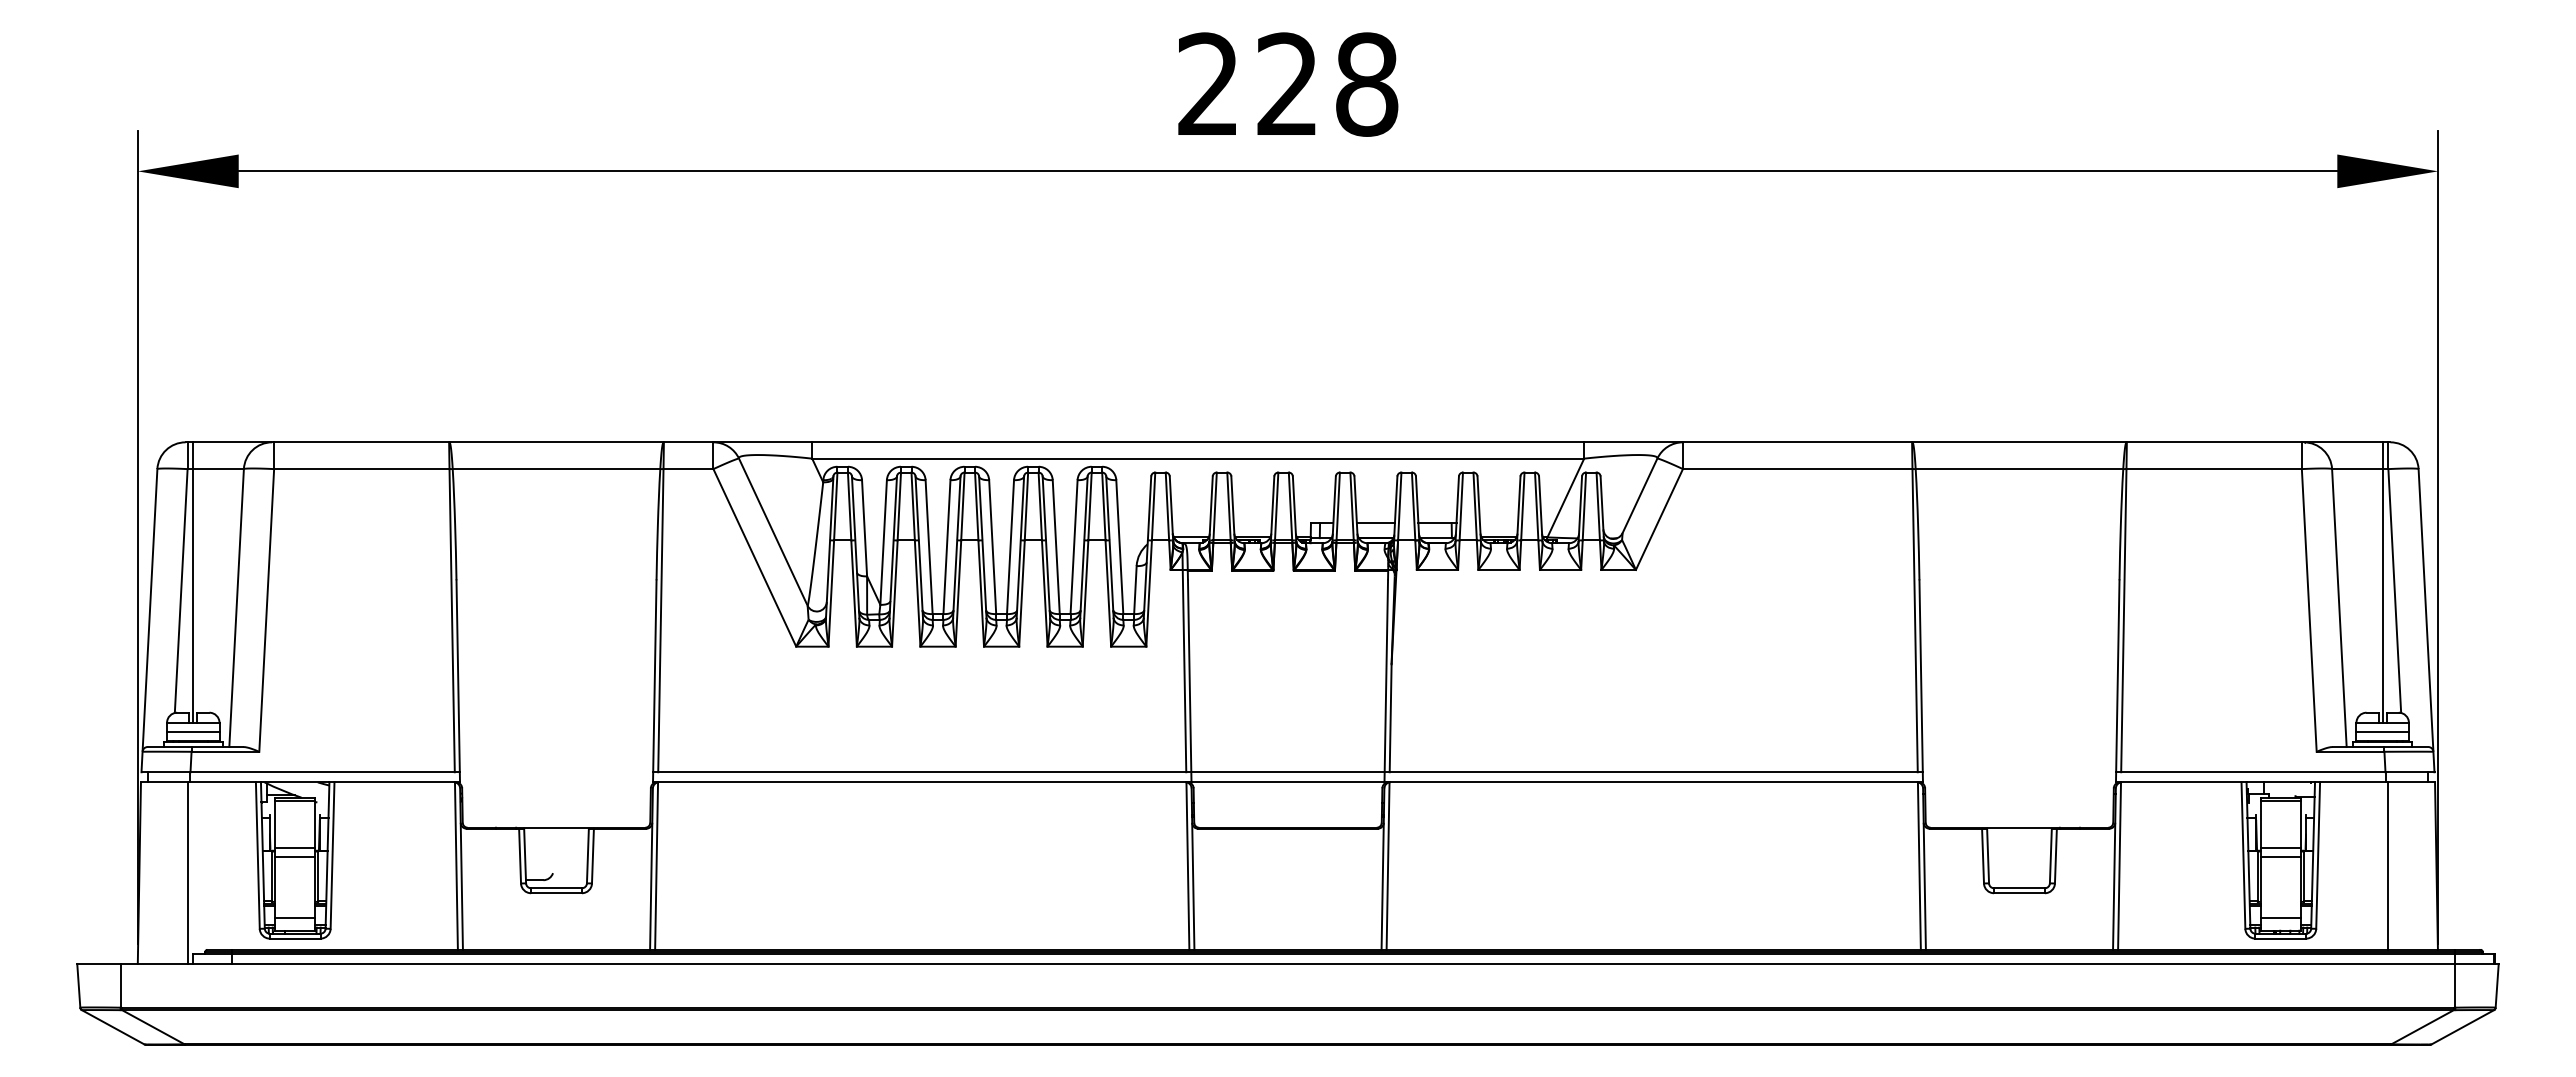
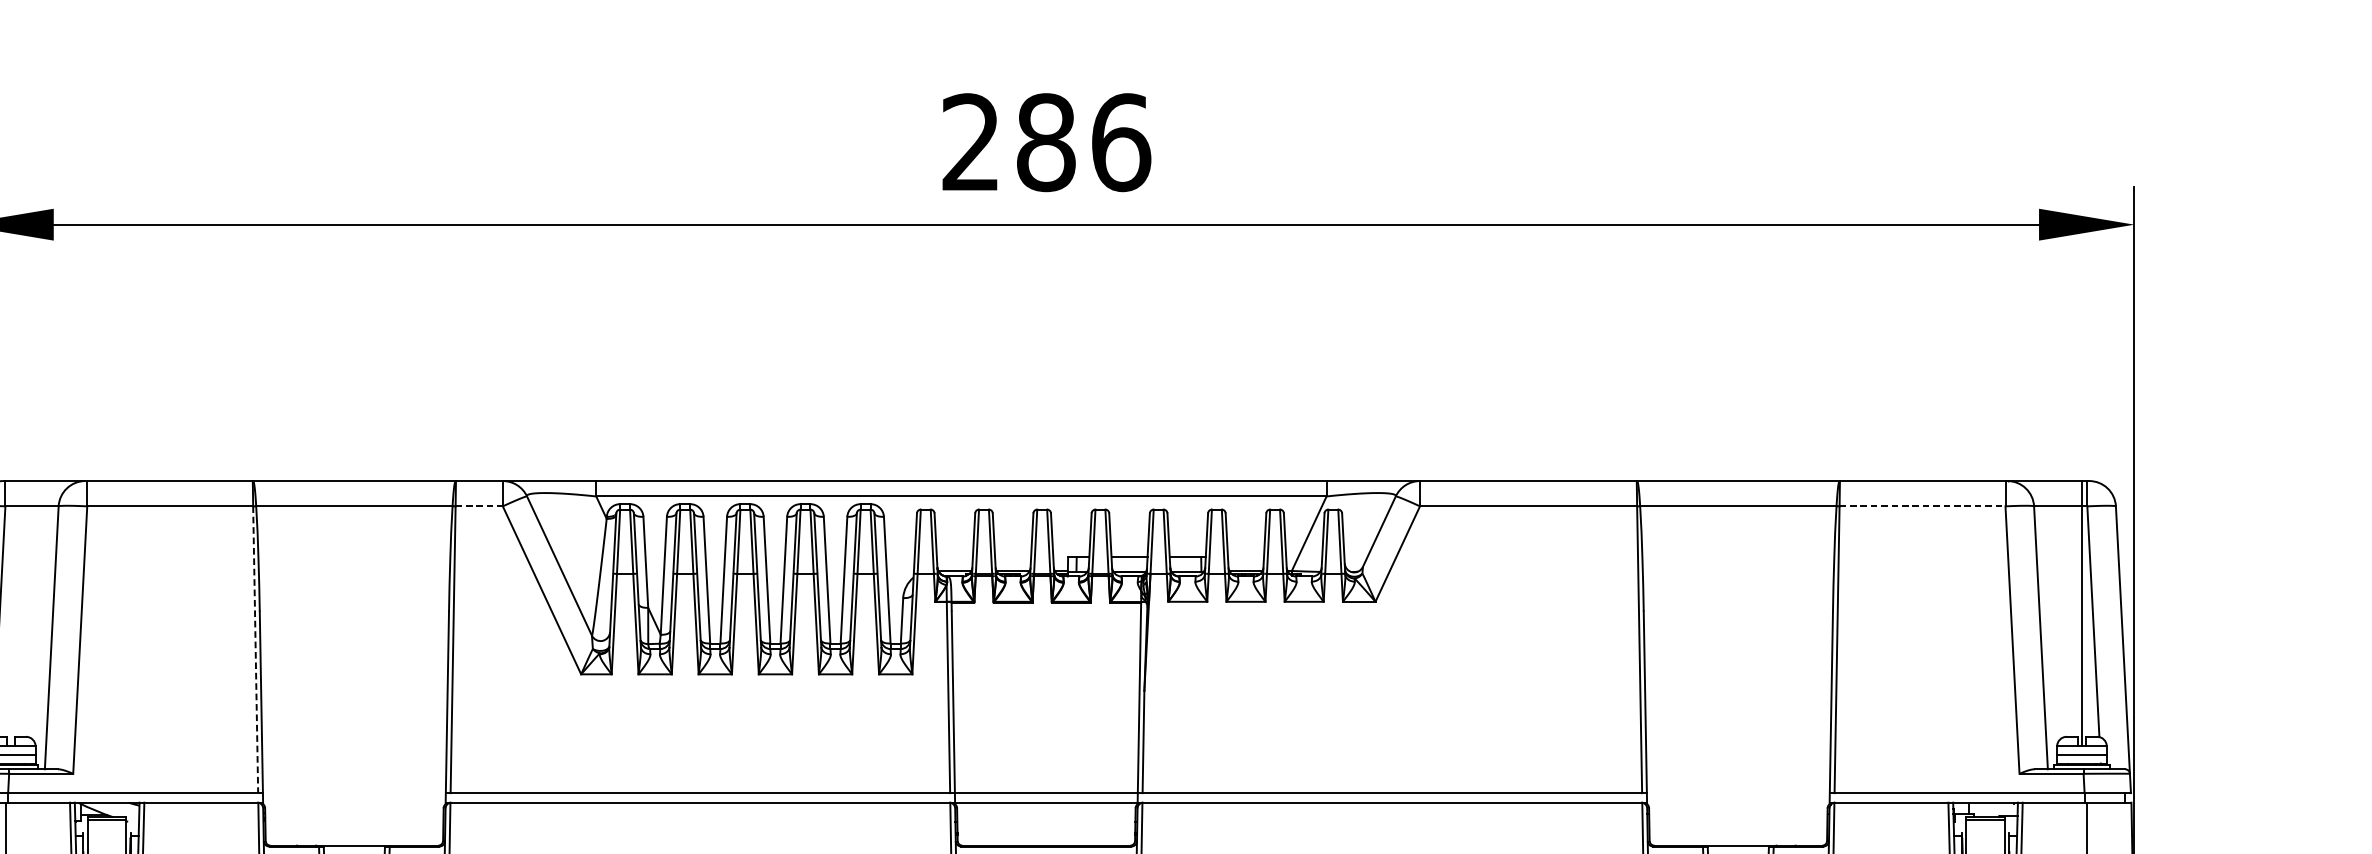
text: (1327, 84) -> (1083, 142), 228 -> 286
line: (688, 469) -> (479, 506), solid -> dashed
line: (2214, 469) -> (1922, 506), solid -> dashed
line: (193, 582) -> (10, 613), removed
line: (452, 620) -> (255, 649), solid -> dashed

